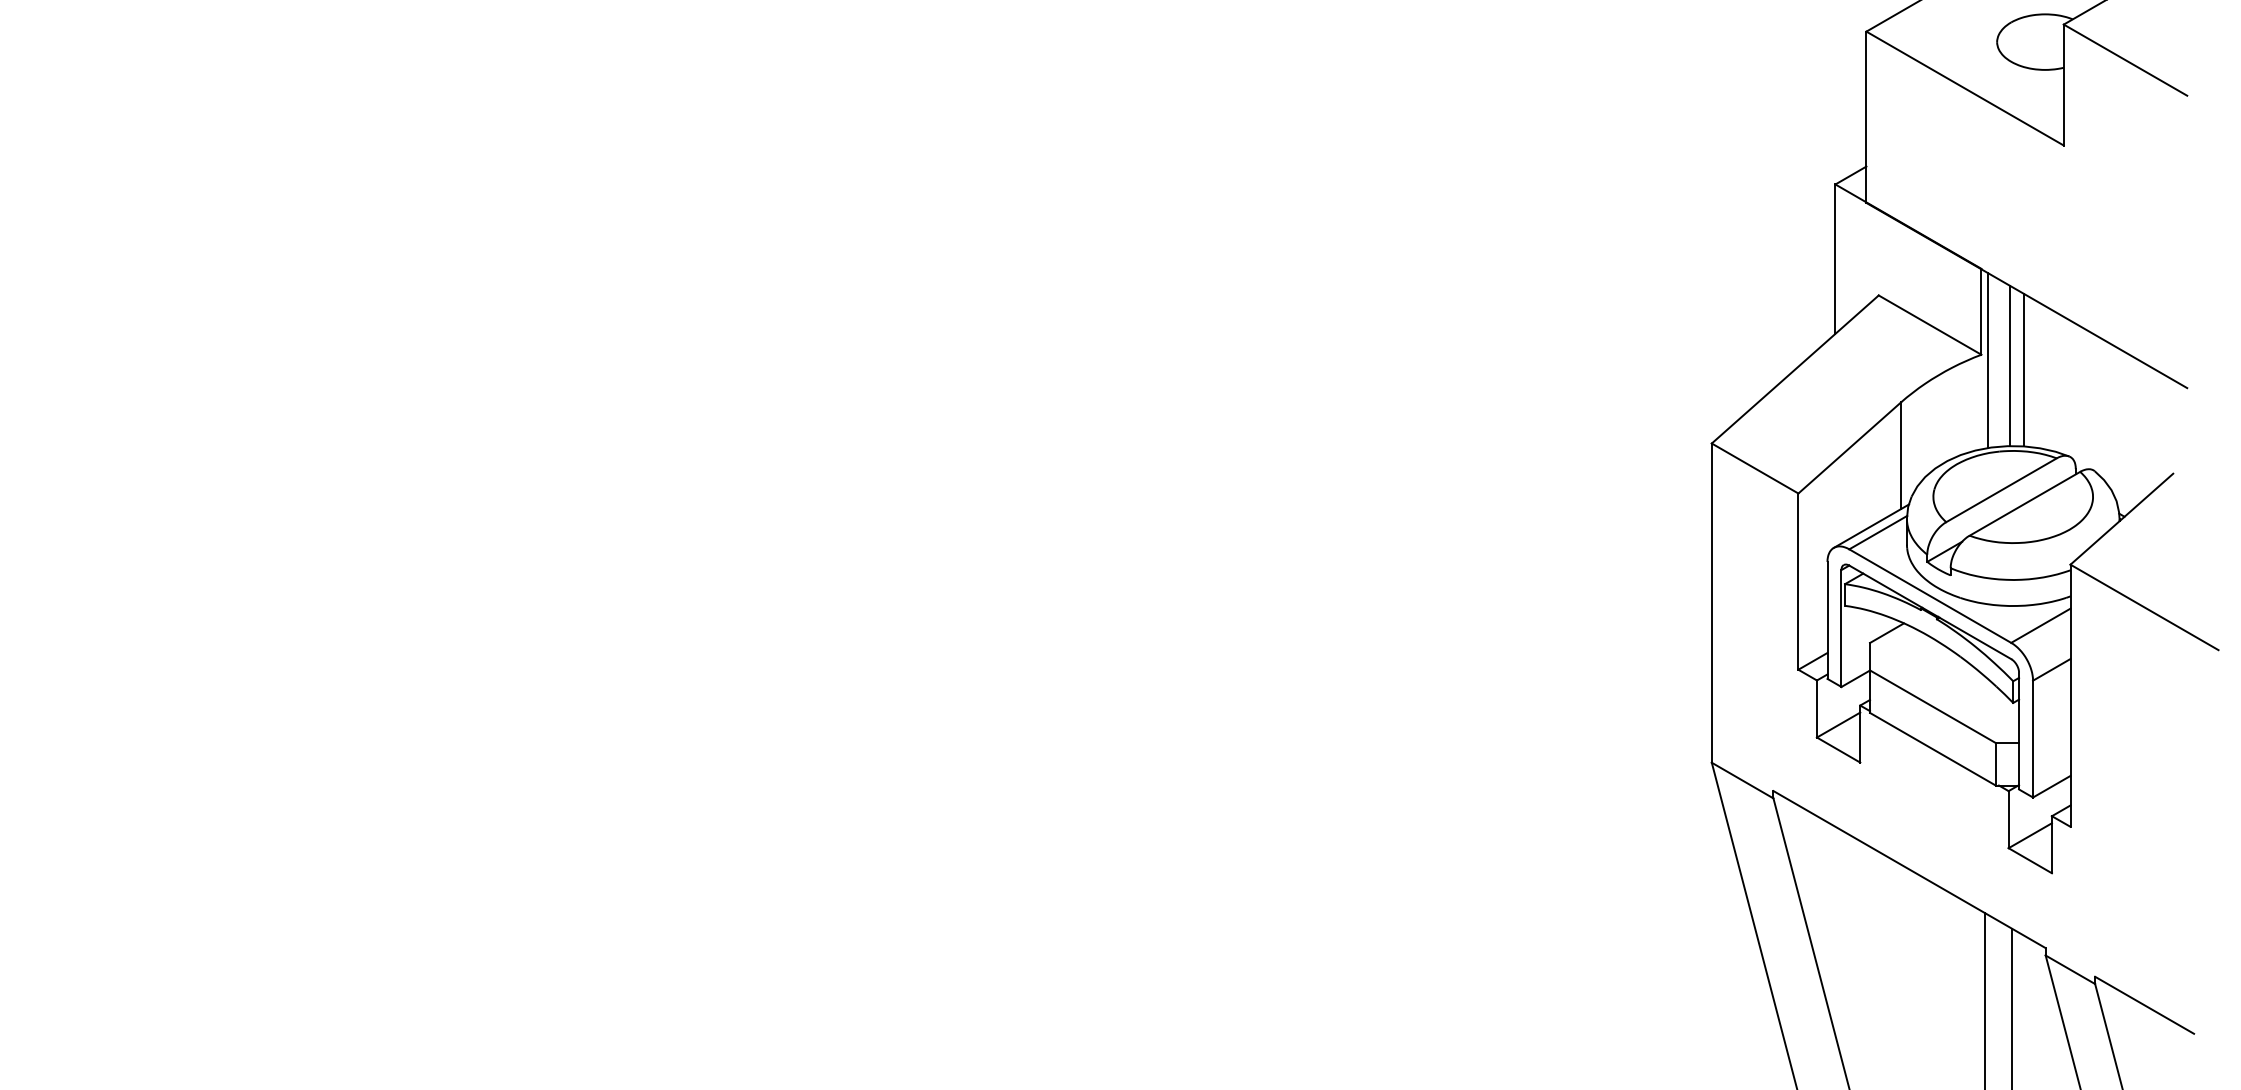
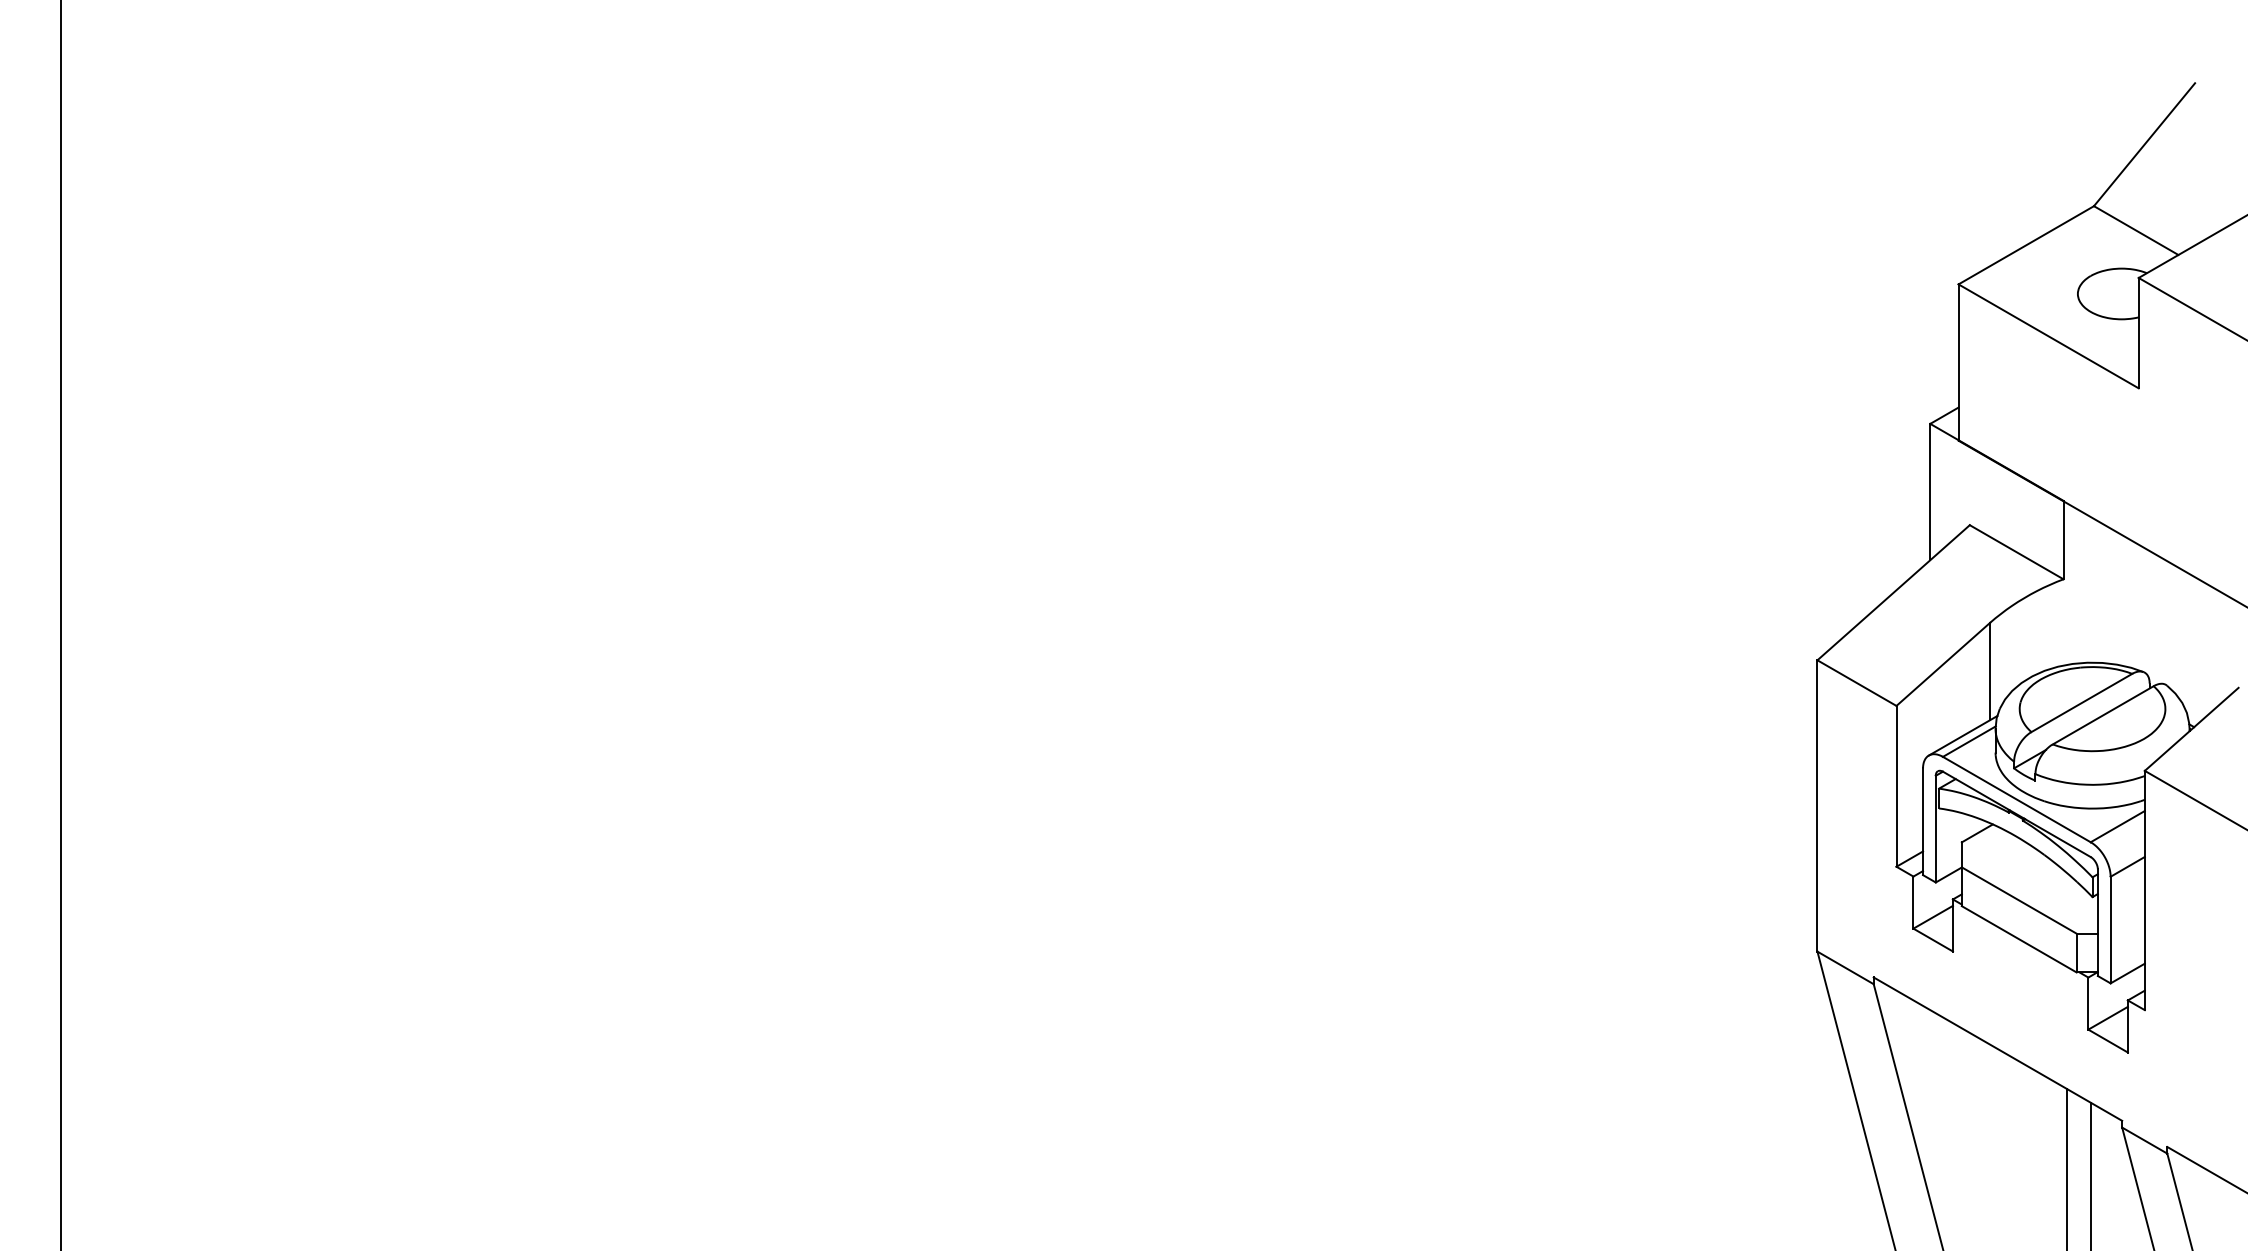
line: (1987, 360) -> (2069, 584), removed
line: (2009, 365) -> (2089, 589), removed
line: (2024, 369) -> (2102, 592), removed

